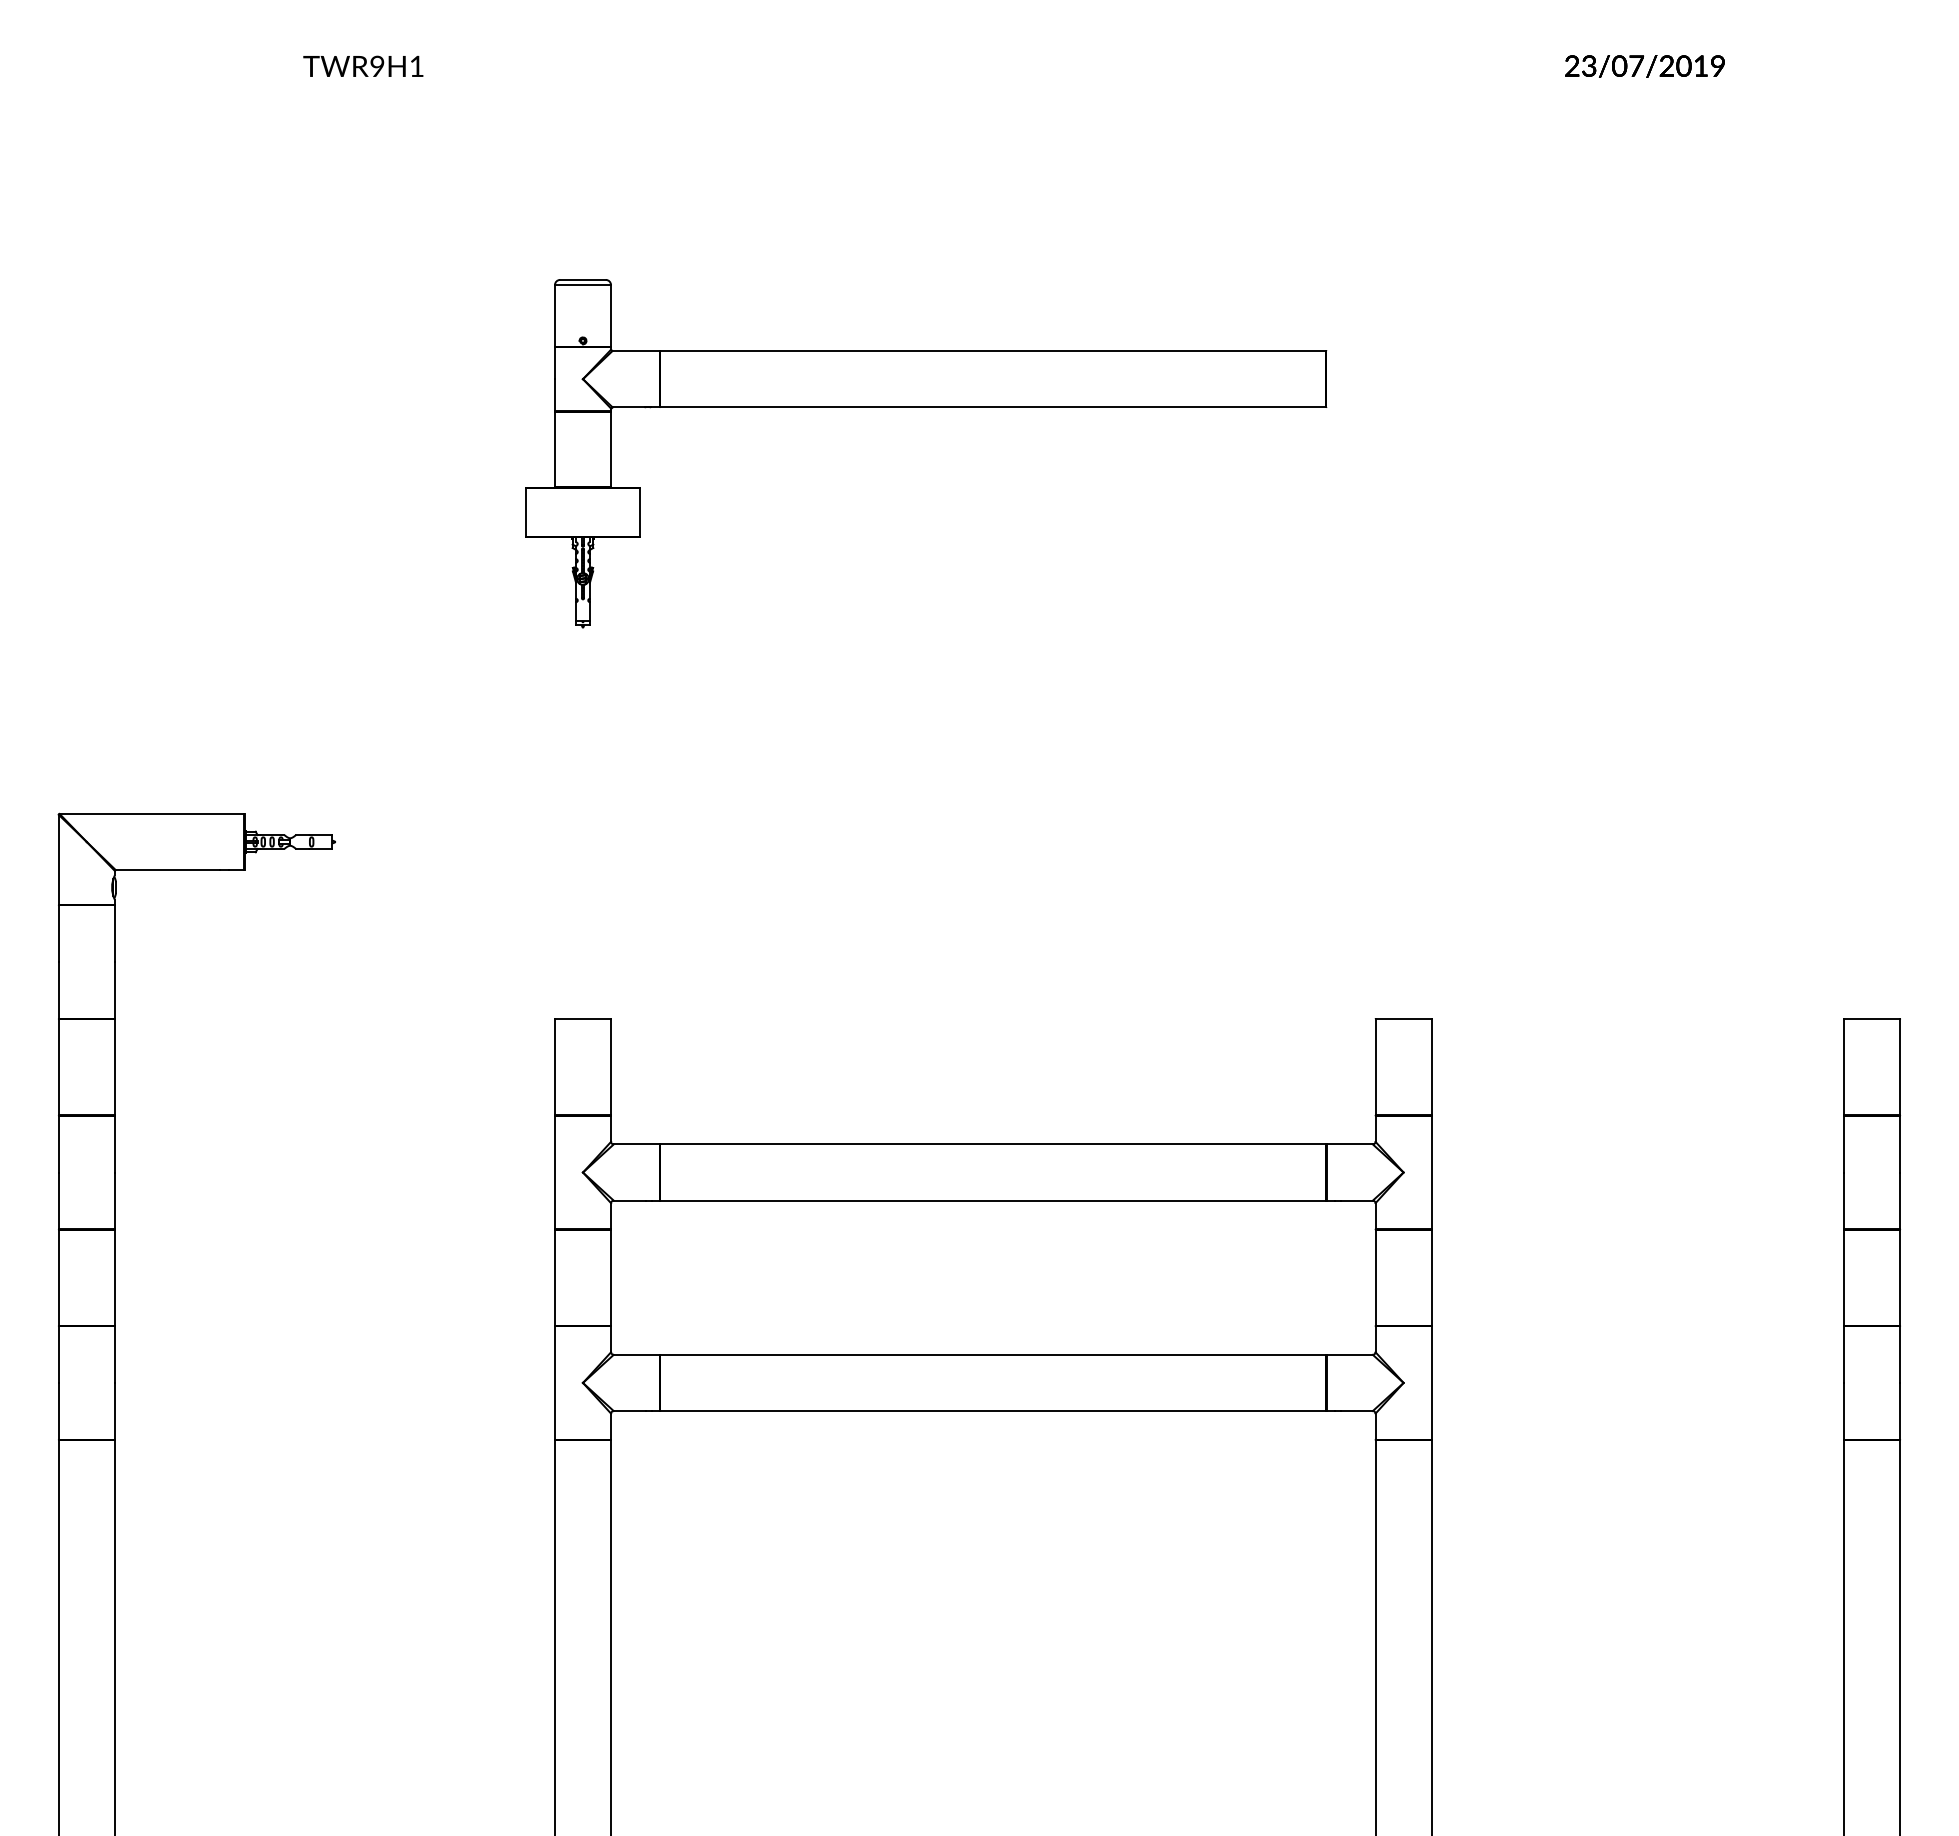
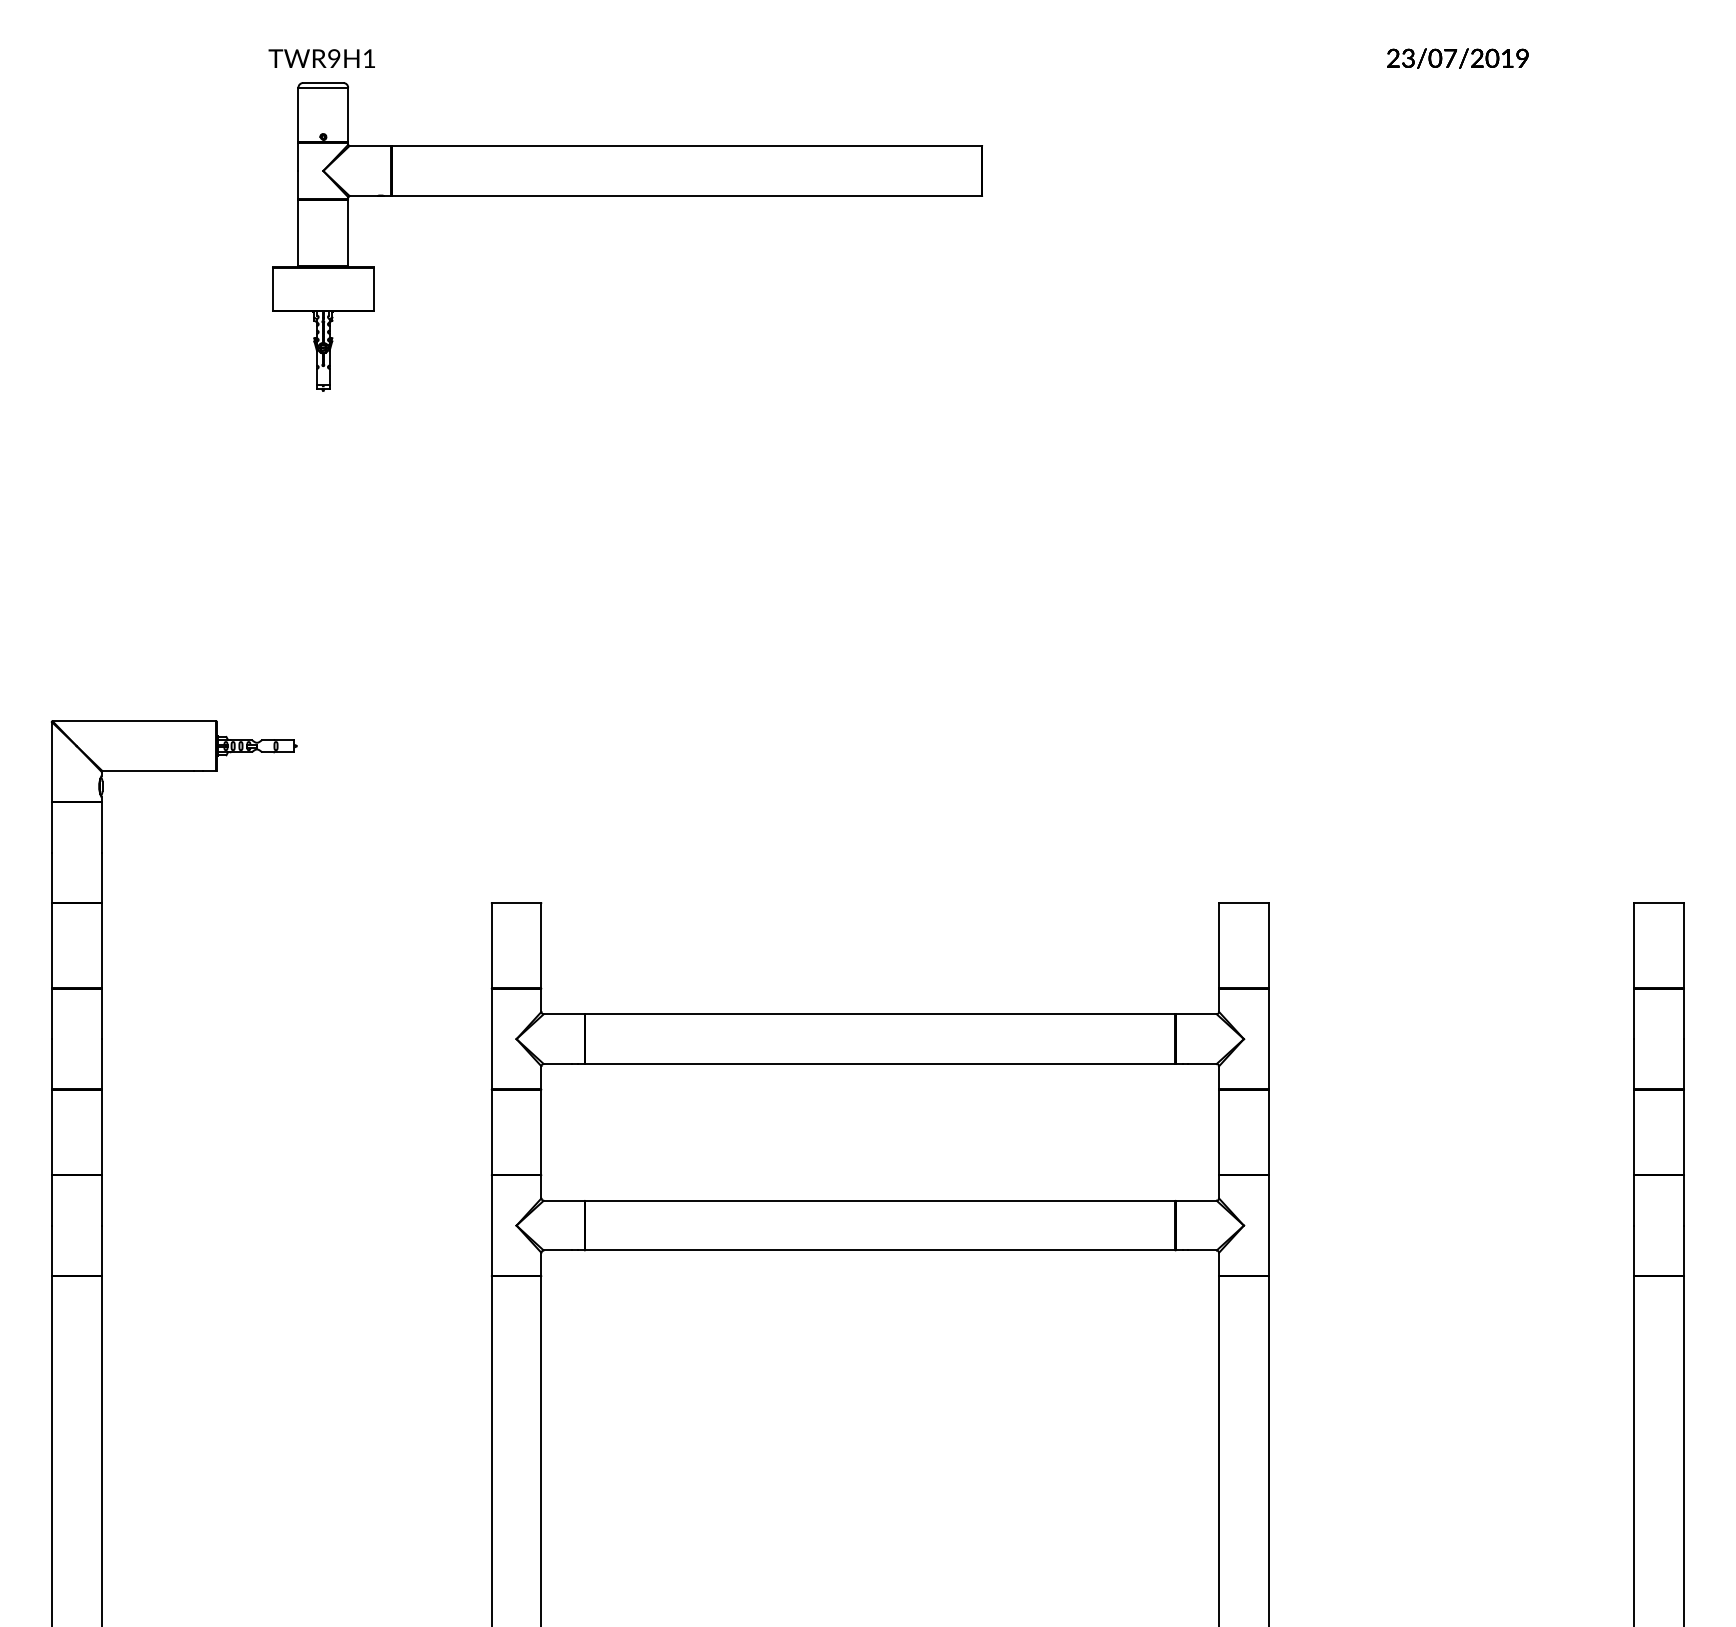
part: (926, 407) -> (627, 196), moved

